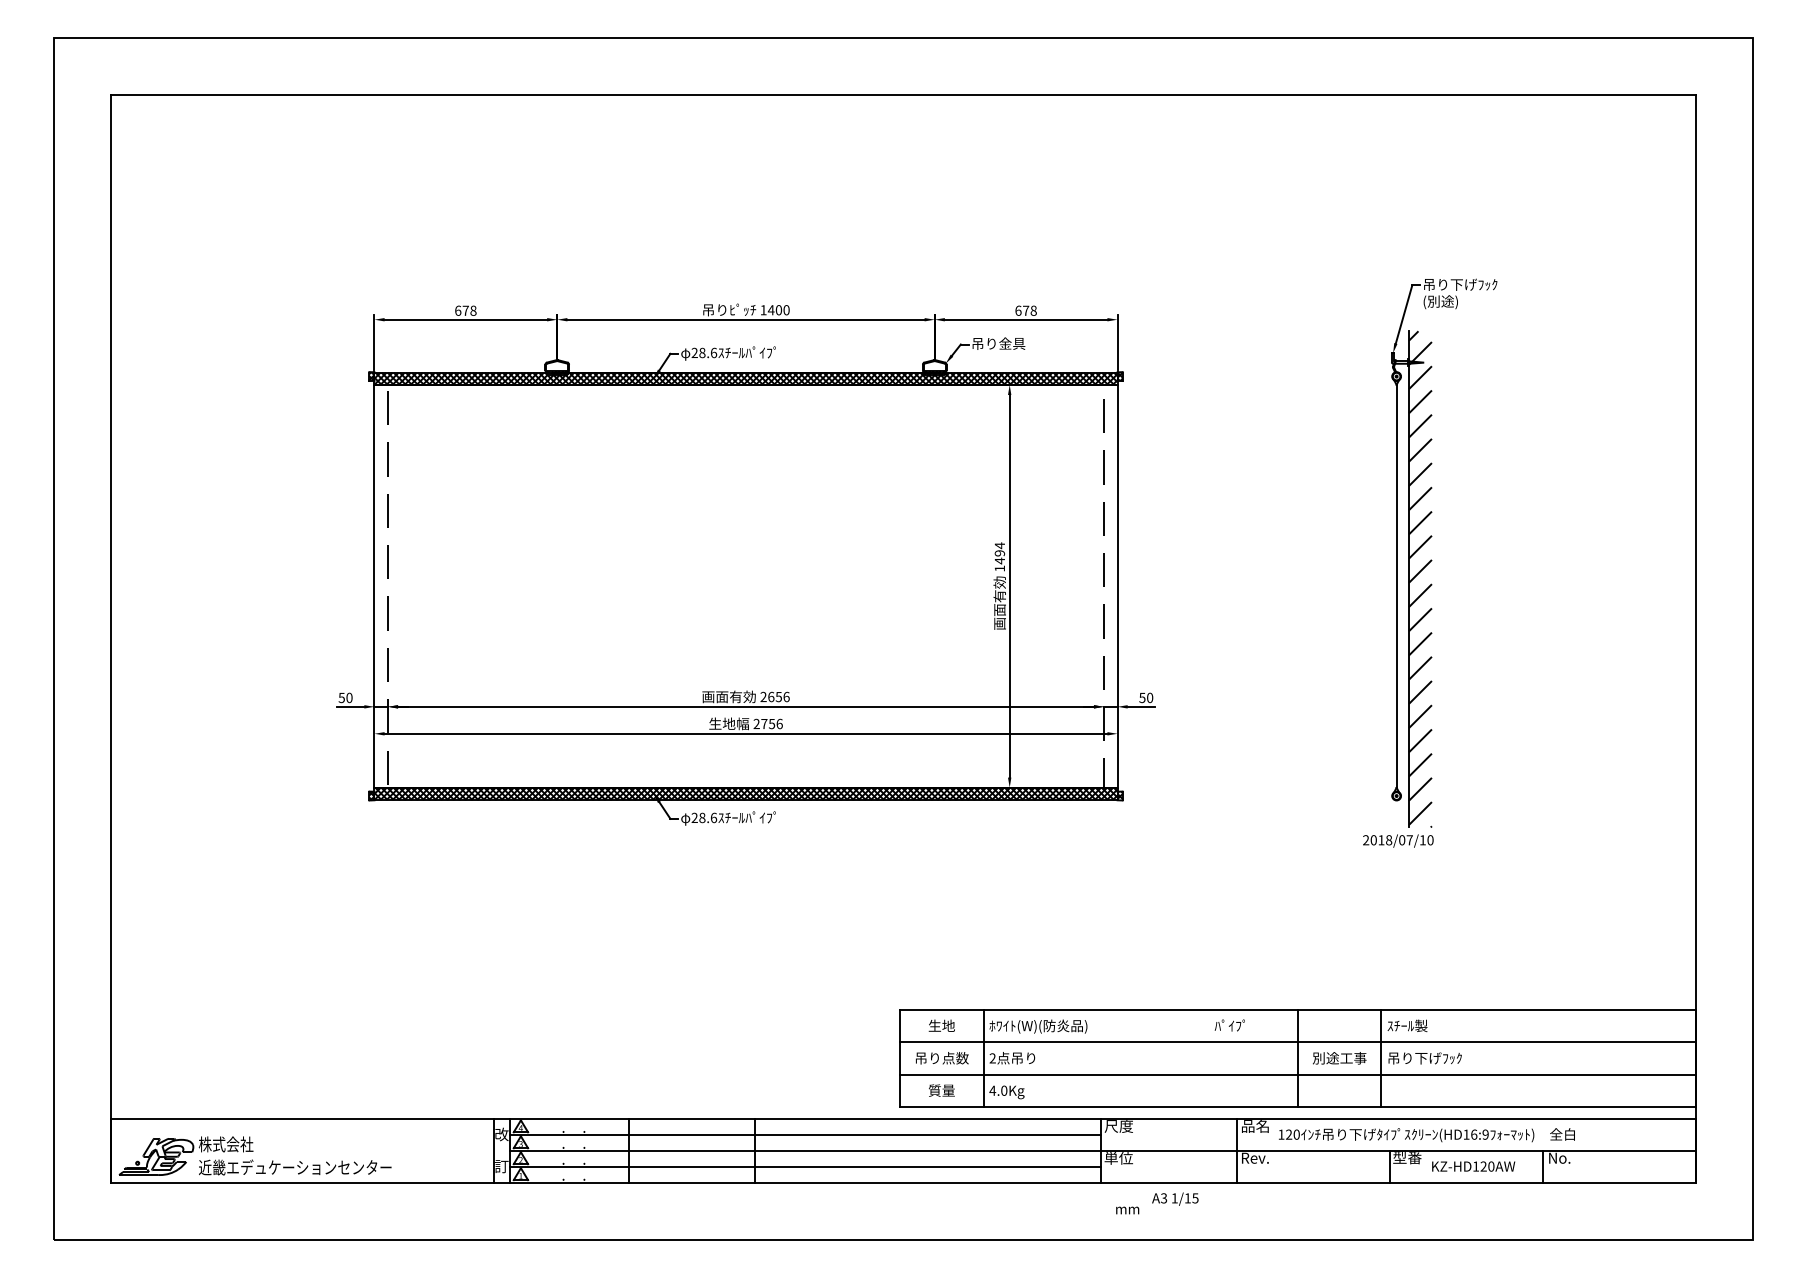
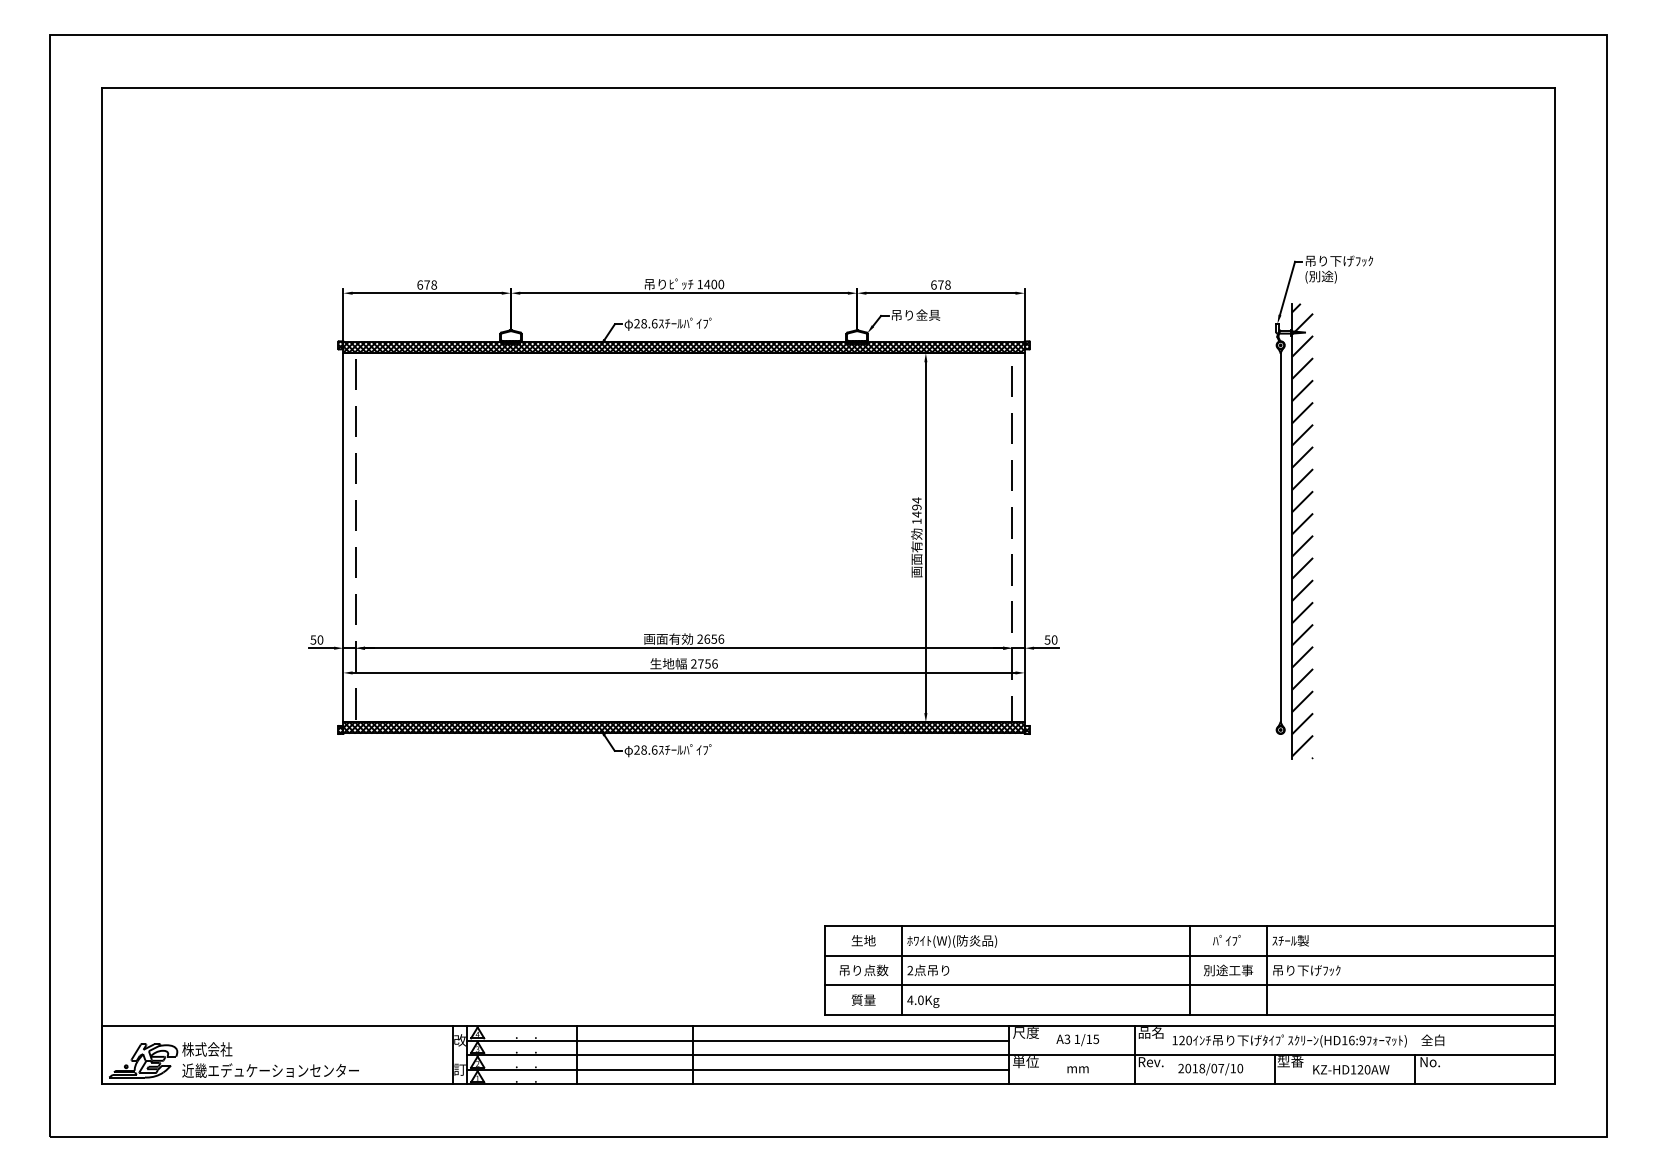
text: (1398, 840) -> (1210, 1068), moved
text: (1229, 1025) -> (1226, 940), moved
text: (1175, 1198) -> (1077, 1039), moved
text: (1127, 1210) -> (1077, 1069), moved

